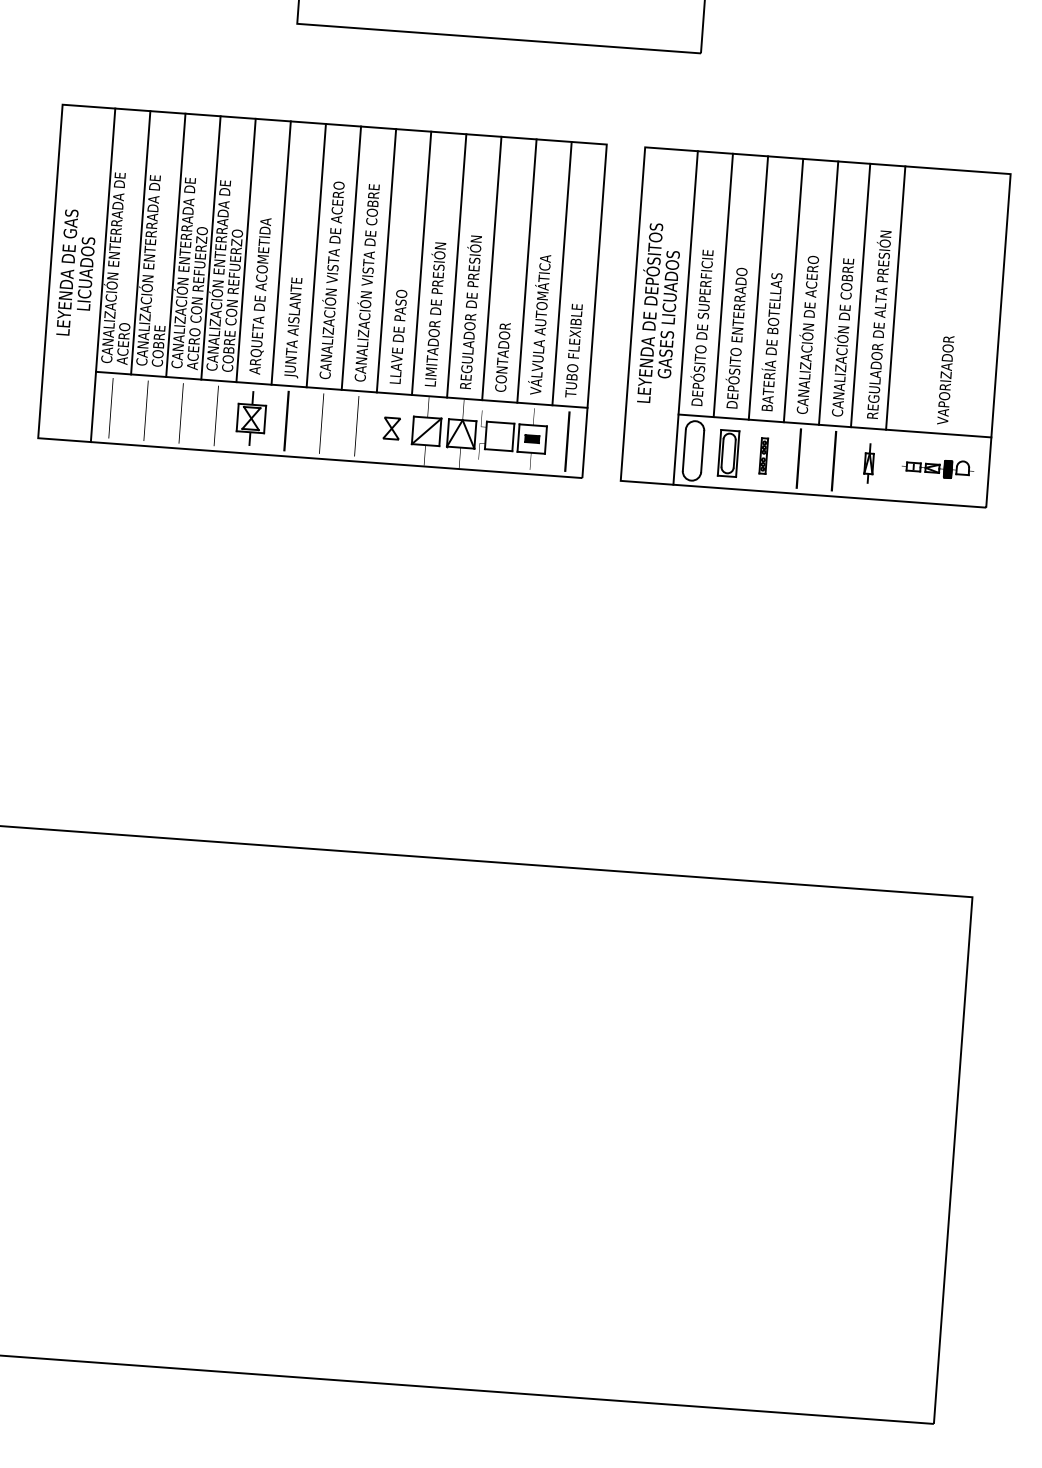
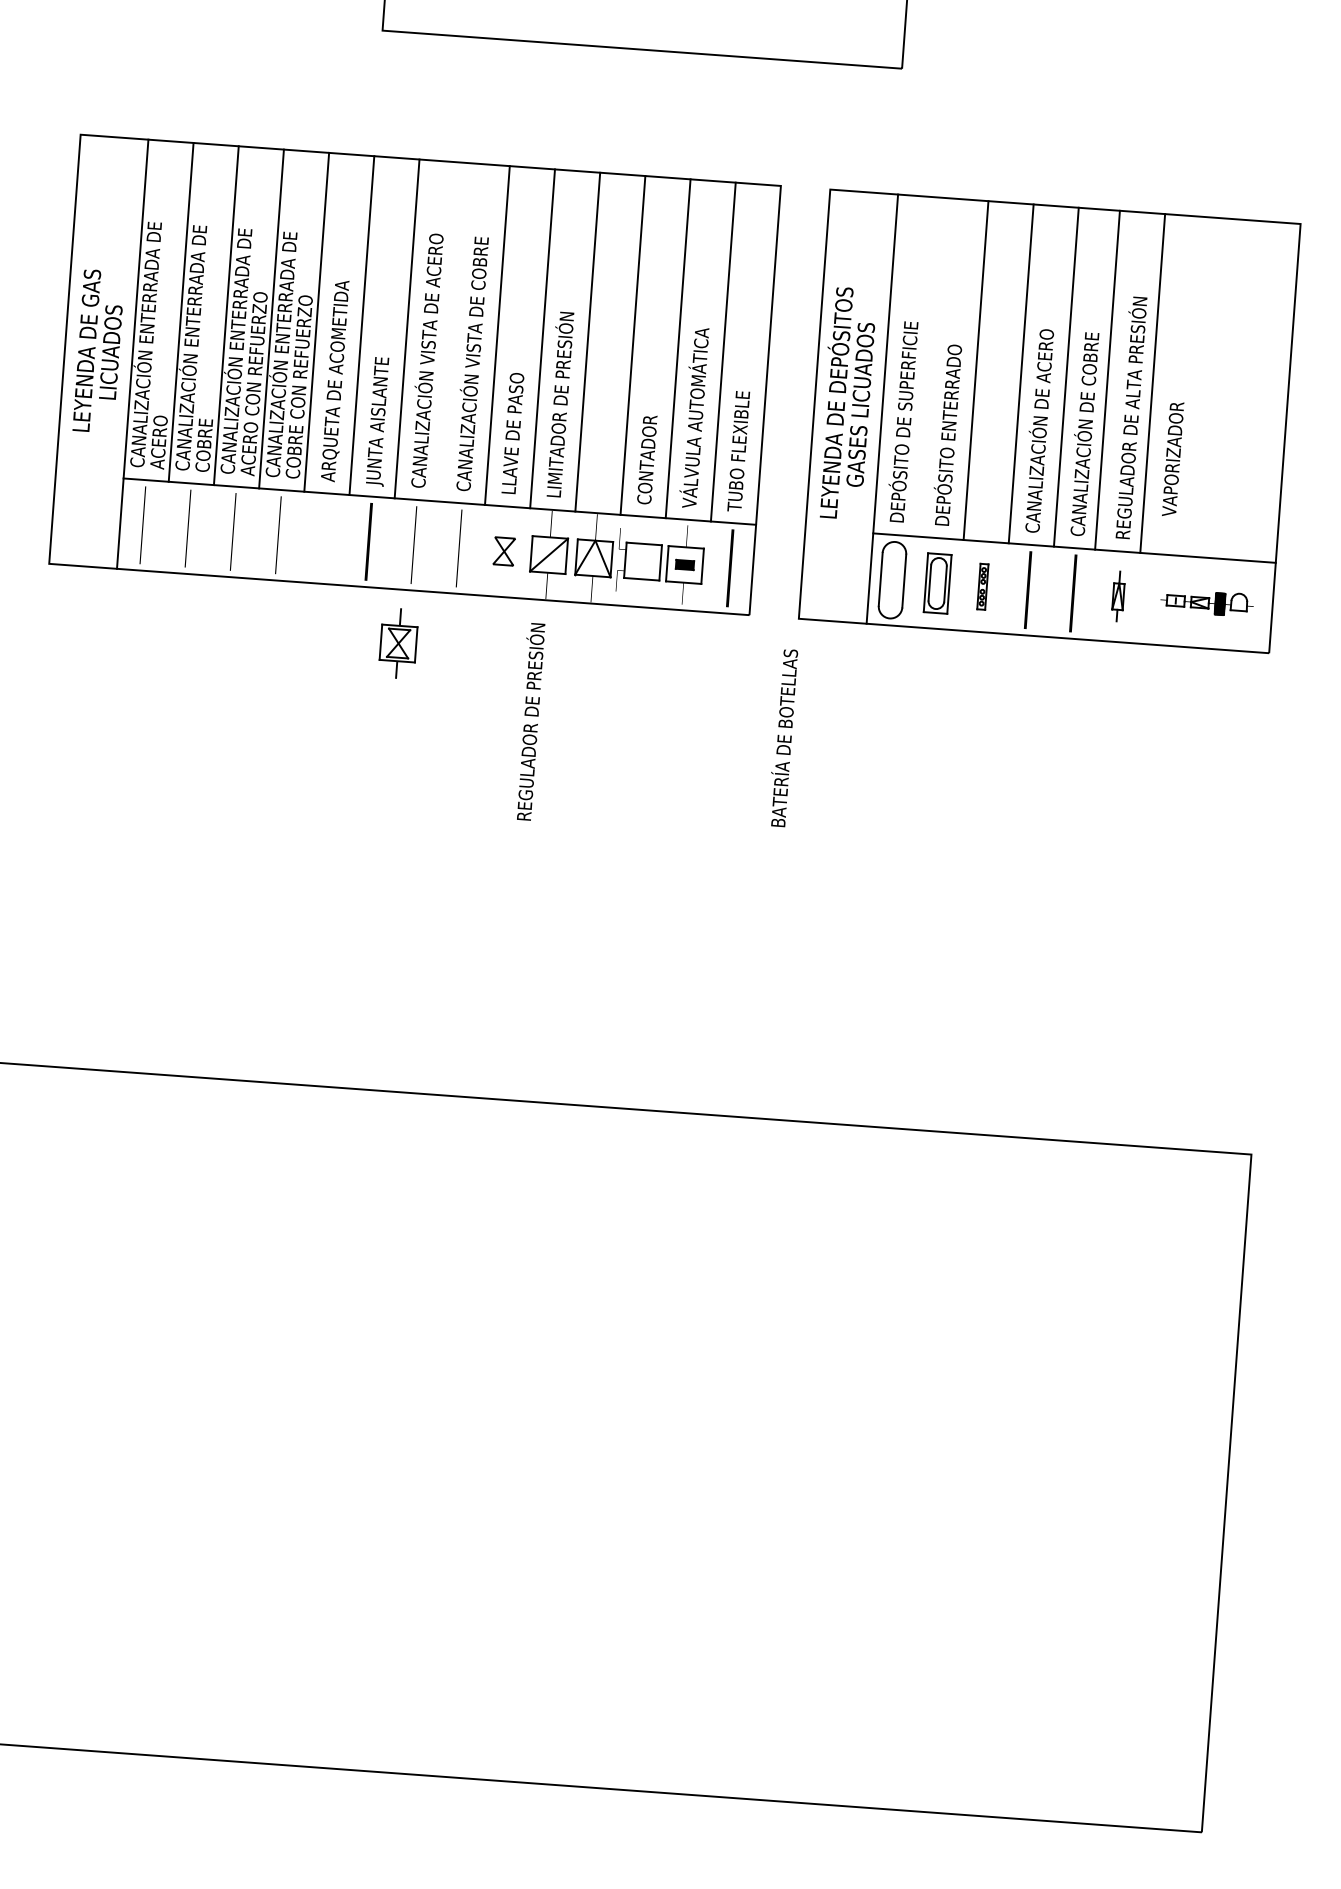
line: (350, 257) -> (451, 331), removed
line: (723, 284) -> (930, 366), removed
text: (471, 312) -> (531, 721), moved
text: (772, 342) -> (784, 738), moved
text: (946, 379) -> (1173, 458), moved
part: (251, 418) -> (398, 643), moved

